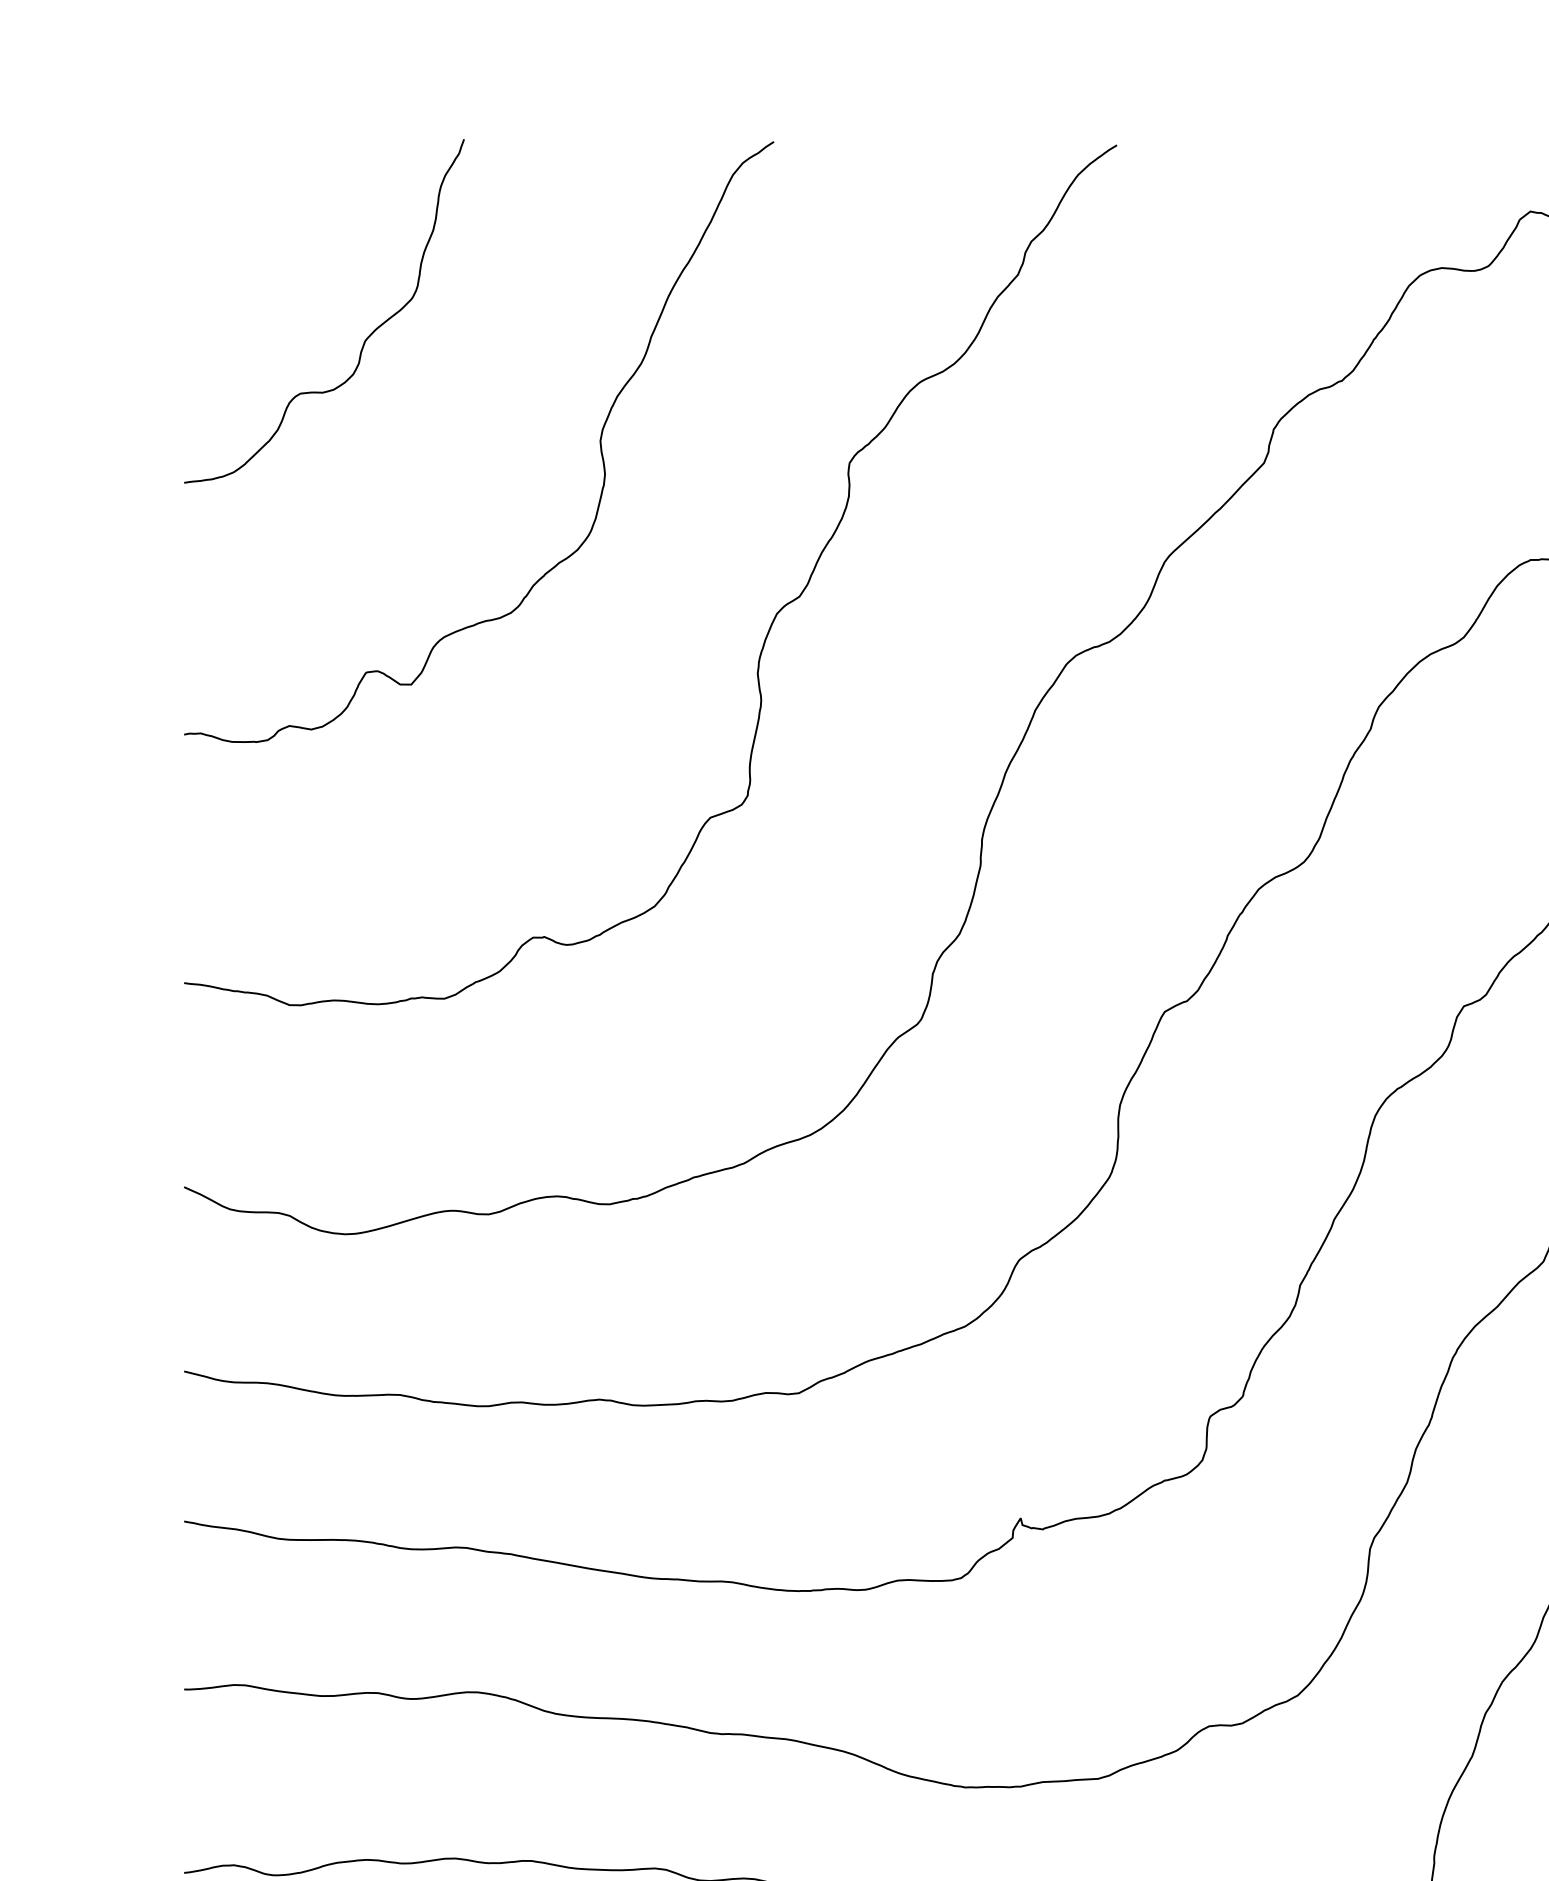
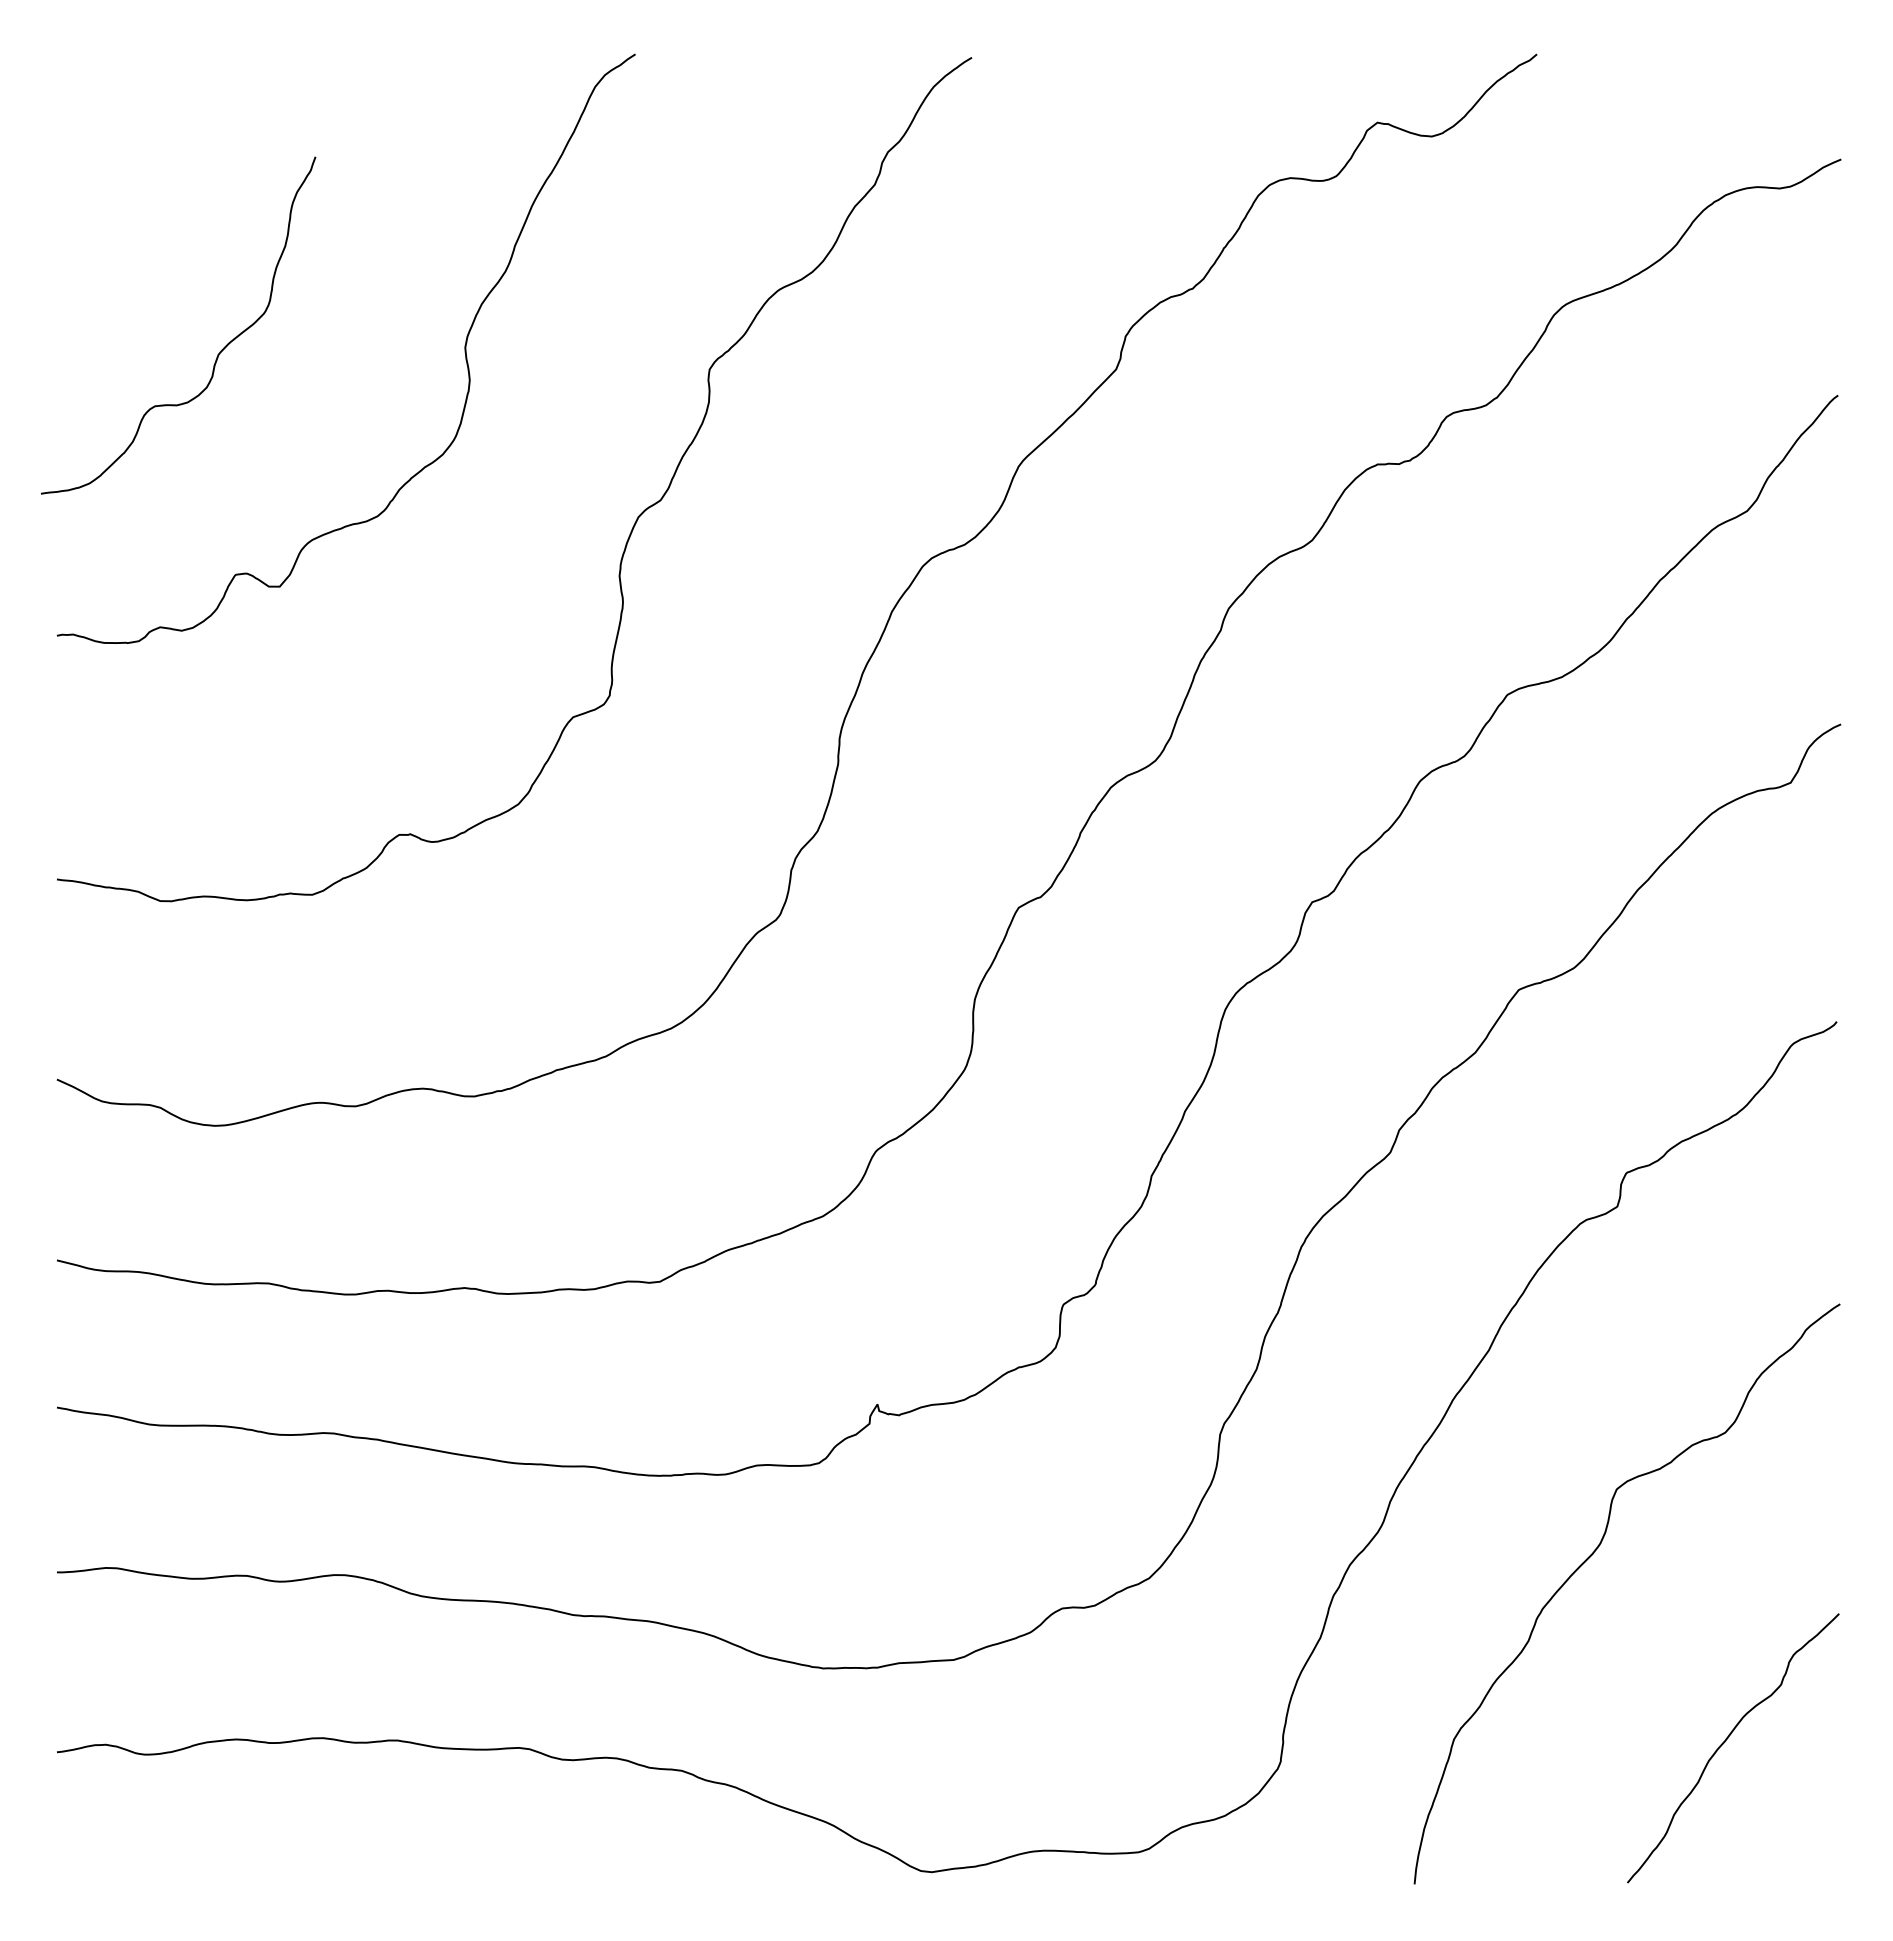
curve: (366, 337) -> (219, 351), moved

